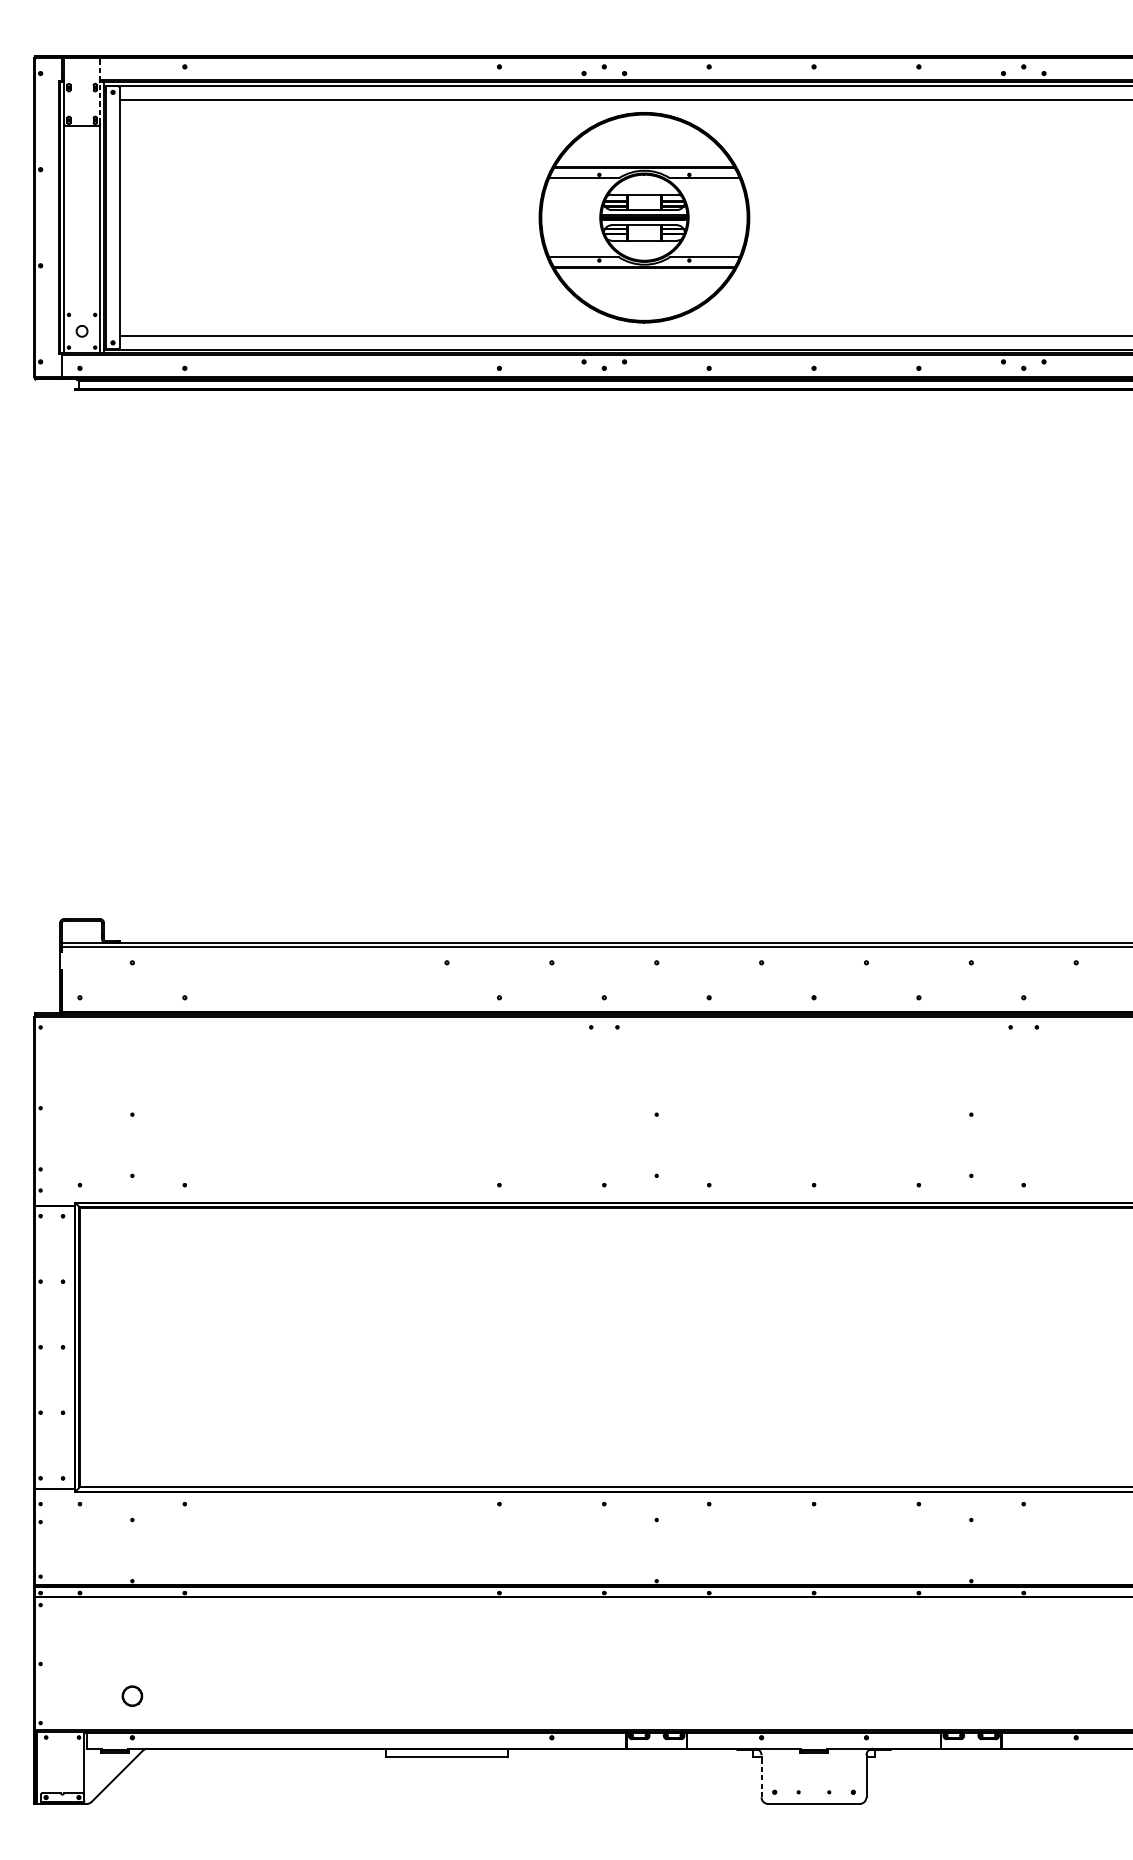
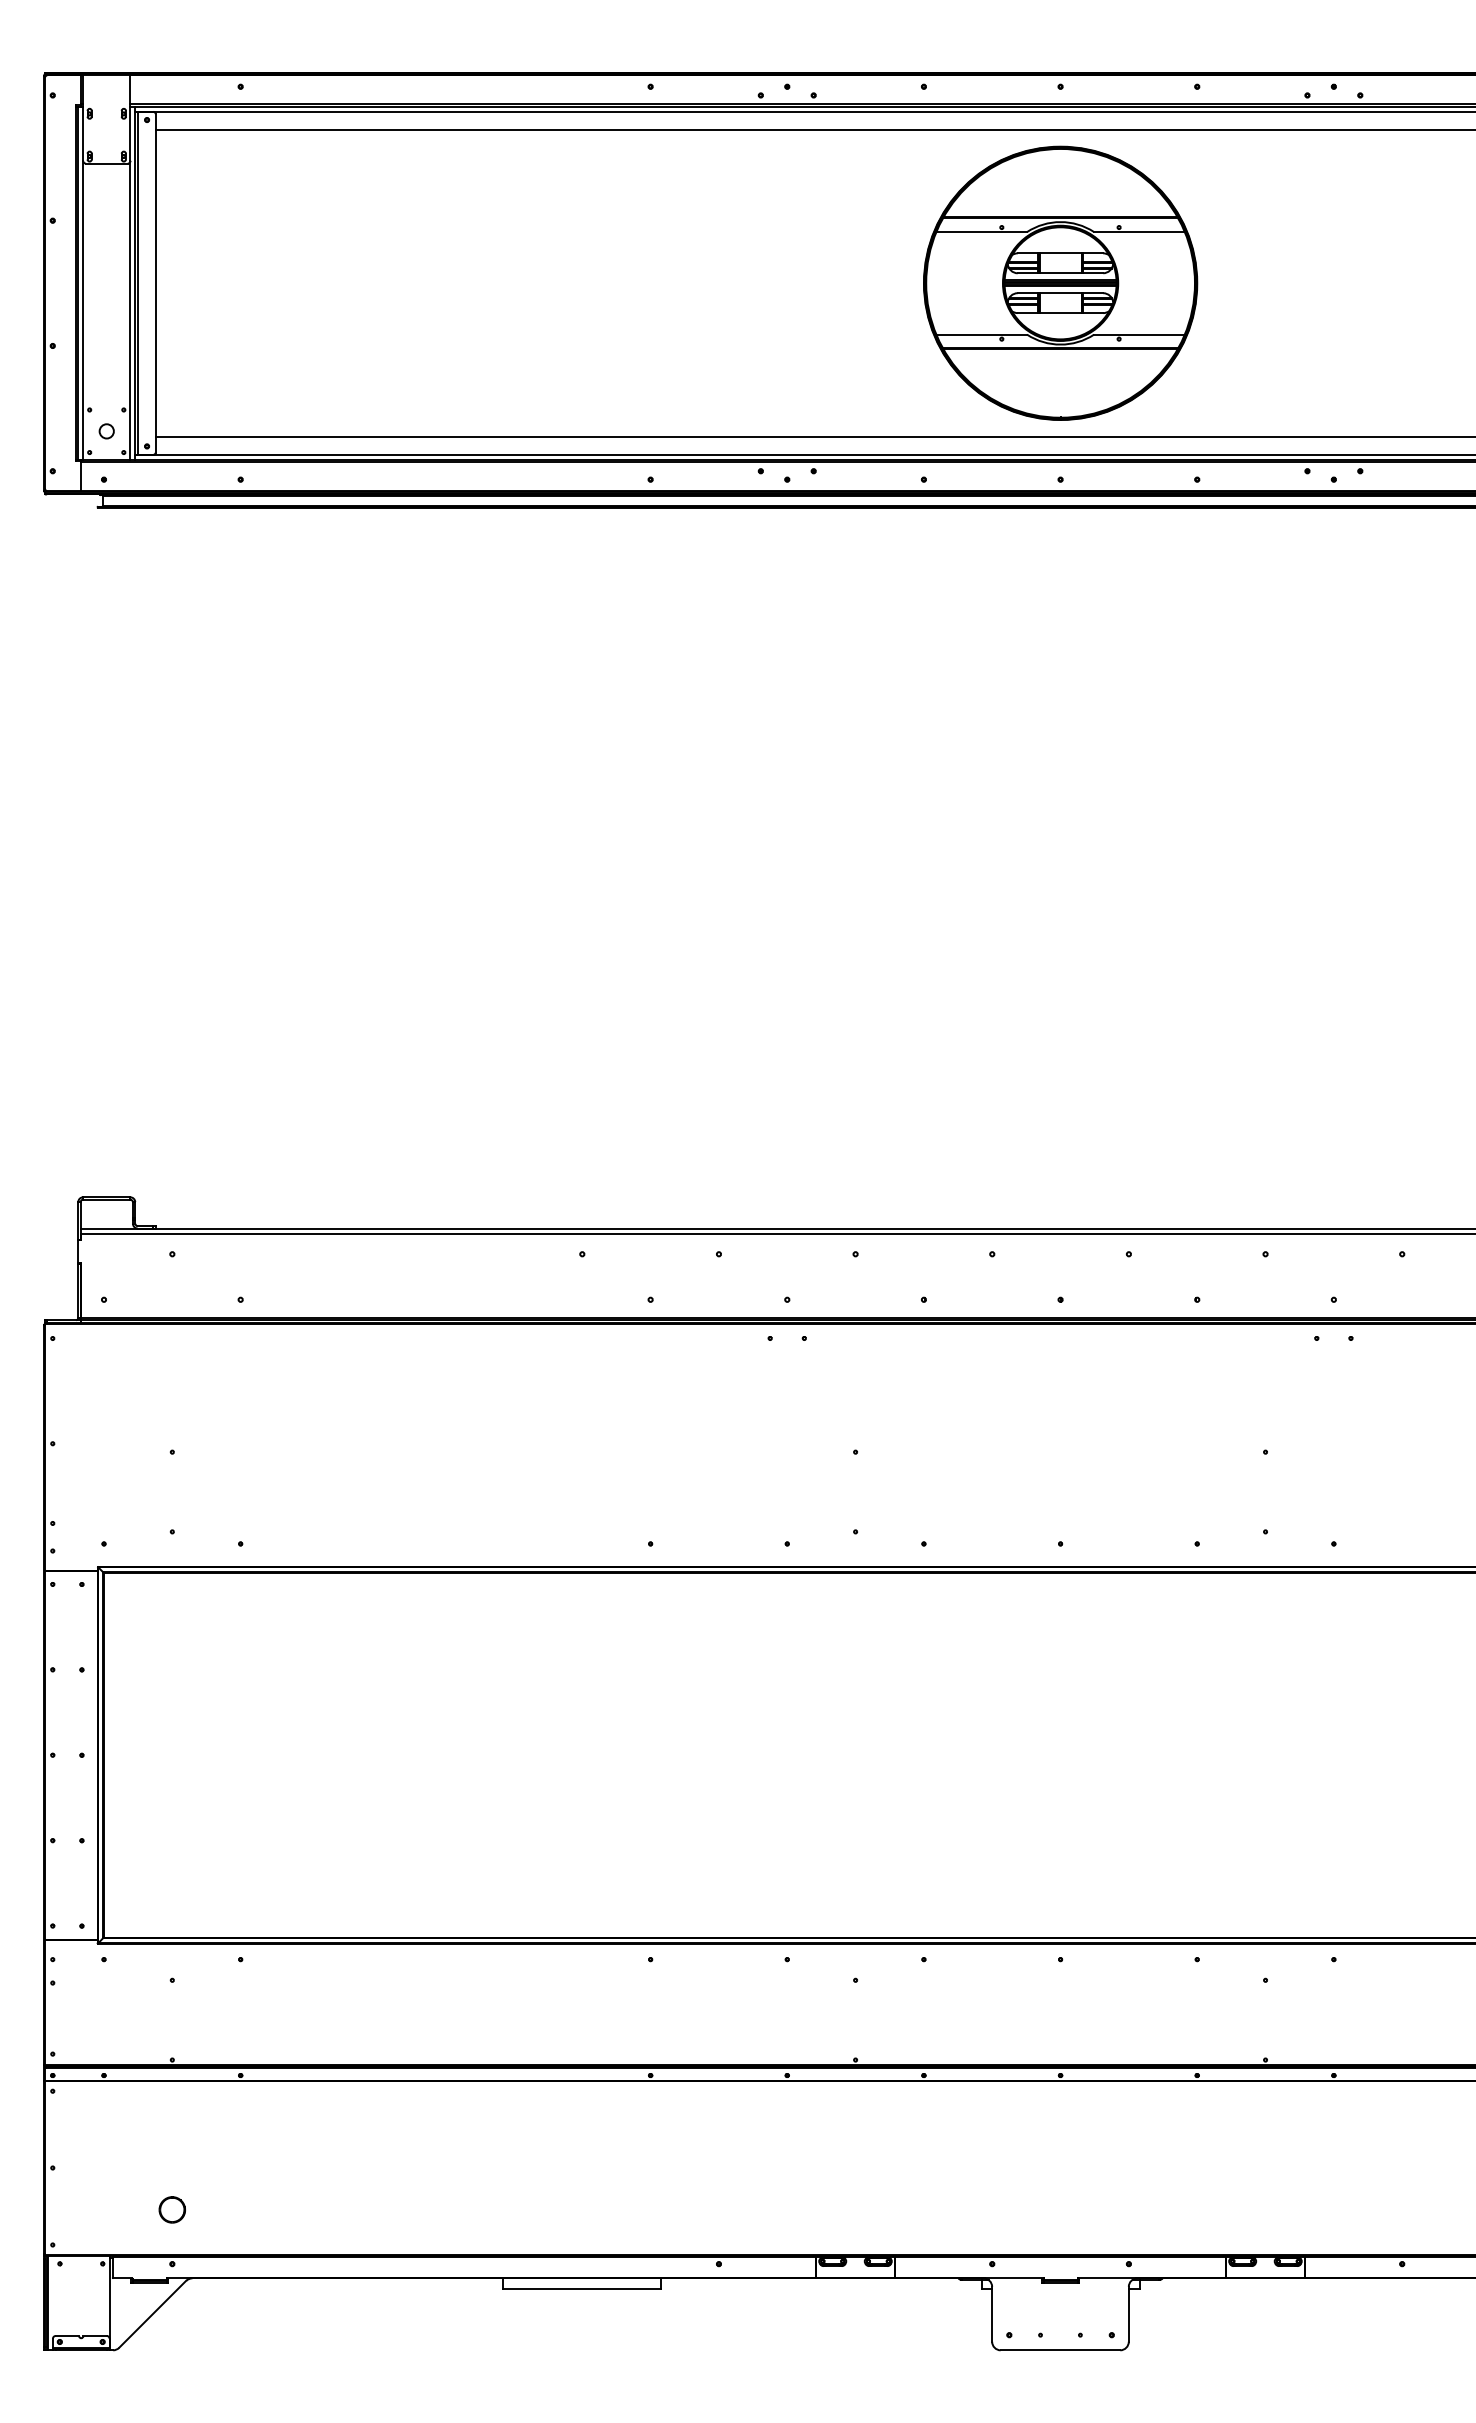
line: (100, 91) -> (130, 118), dashed -> solid
part: (644, 217) -> (1060, 282), moved
line: (761, 1775) -> (992, 2313), dashed -> solid

